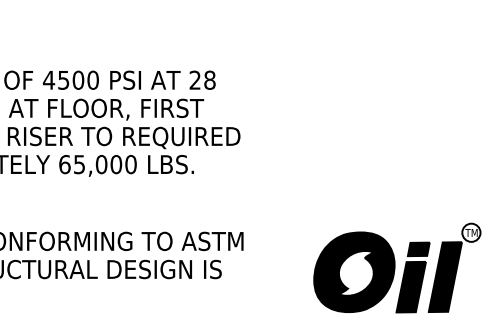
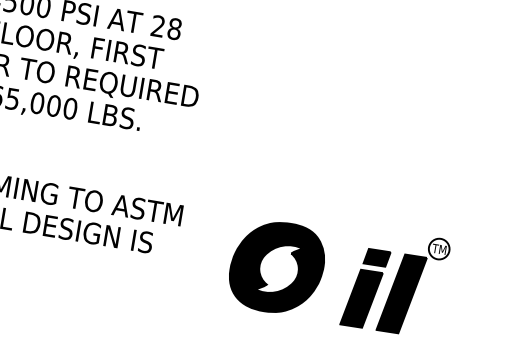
part: (354, 271) -> (277, 266), moved

